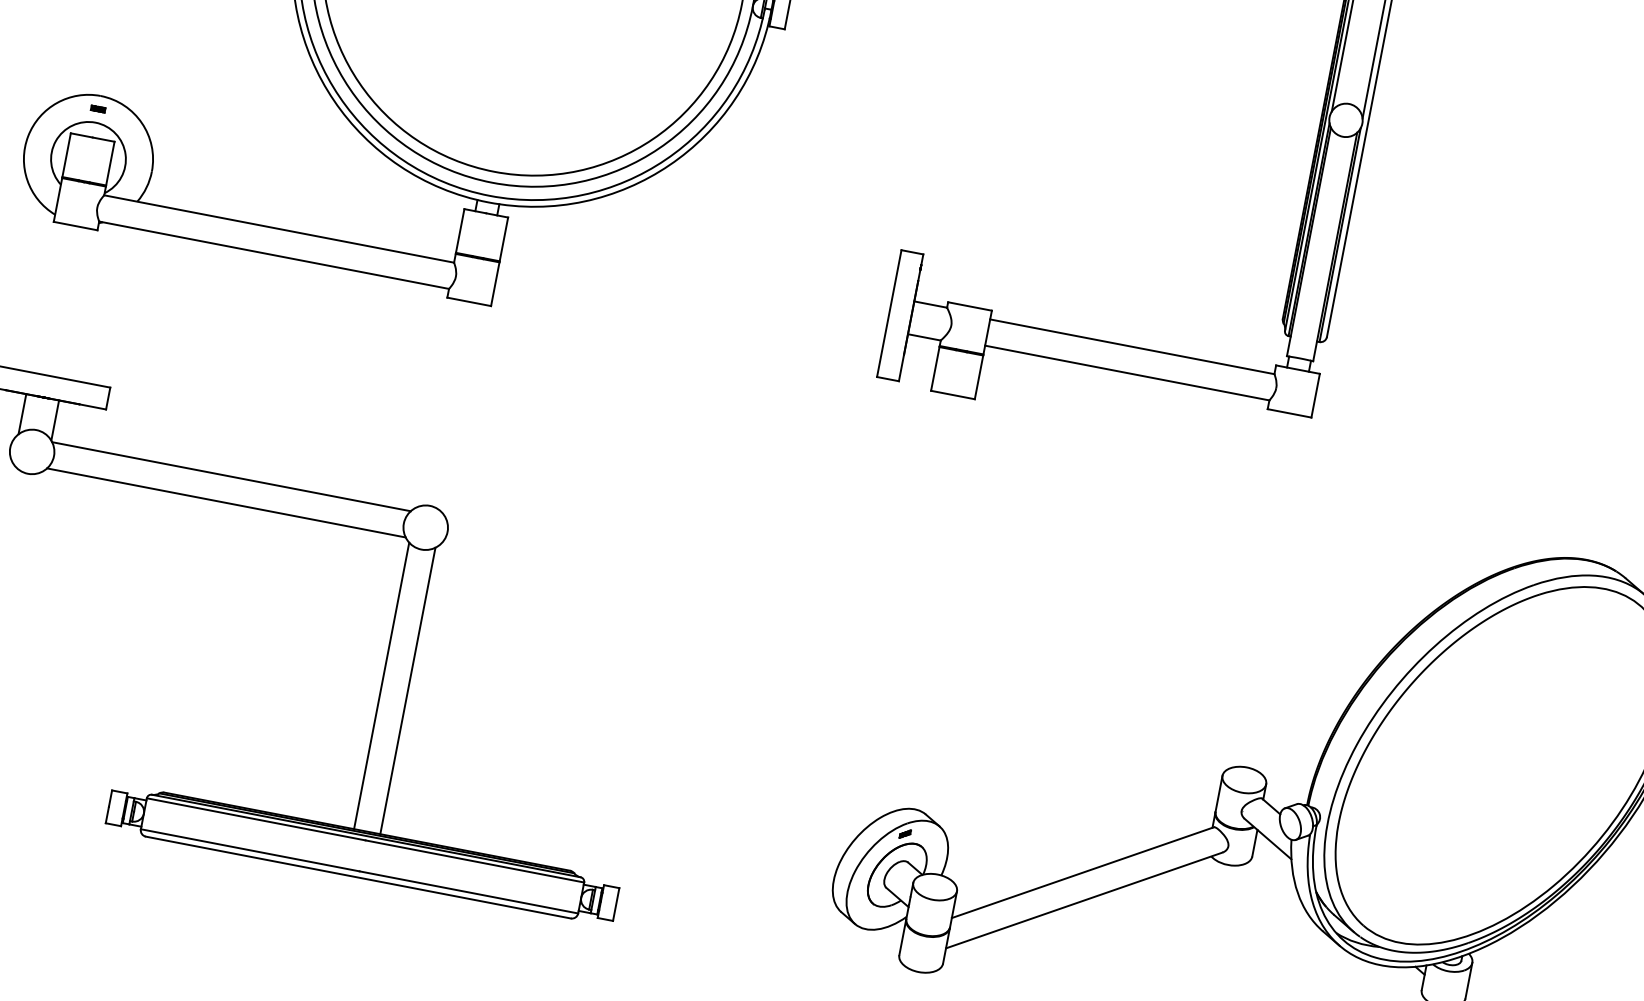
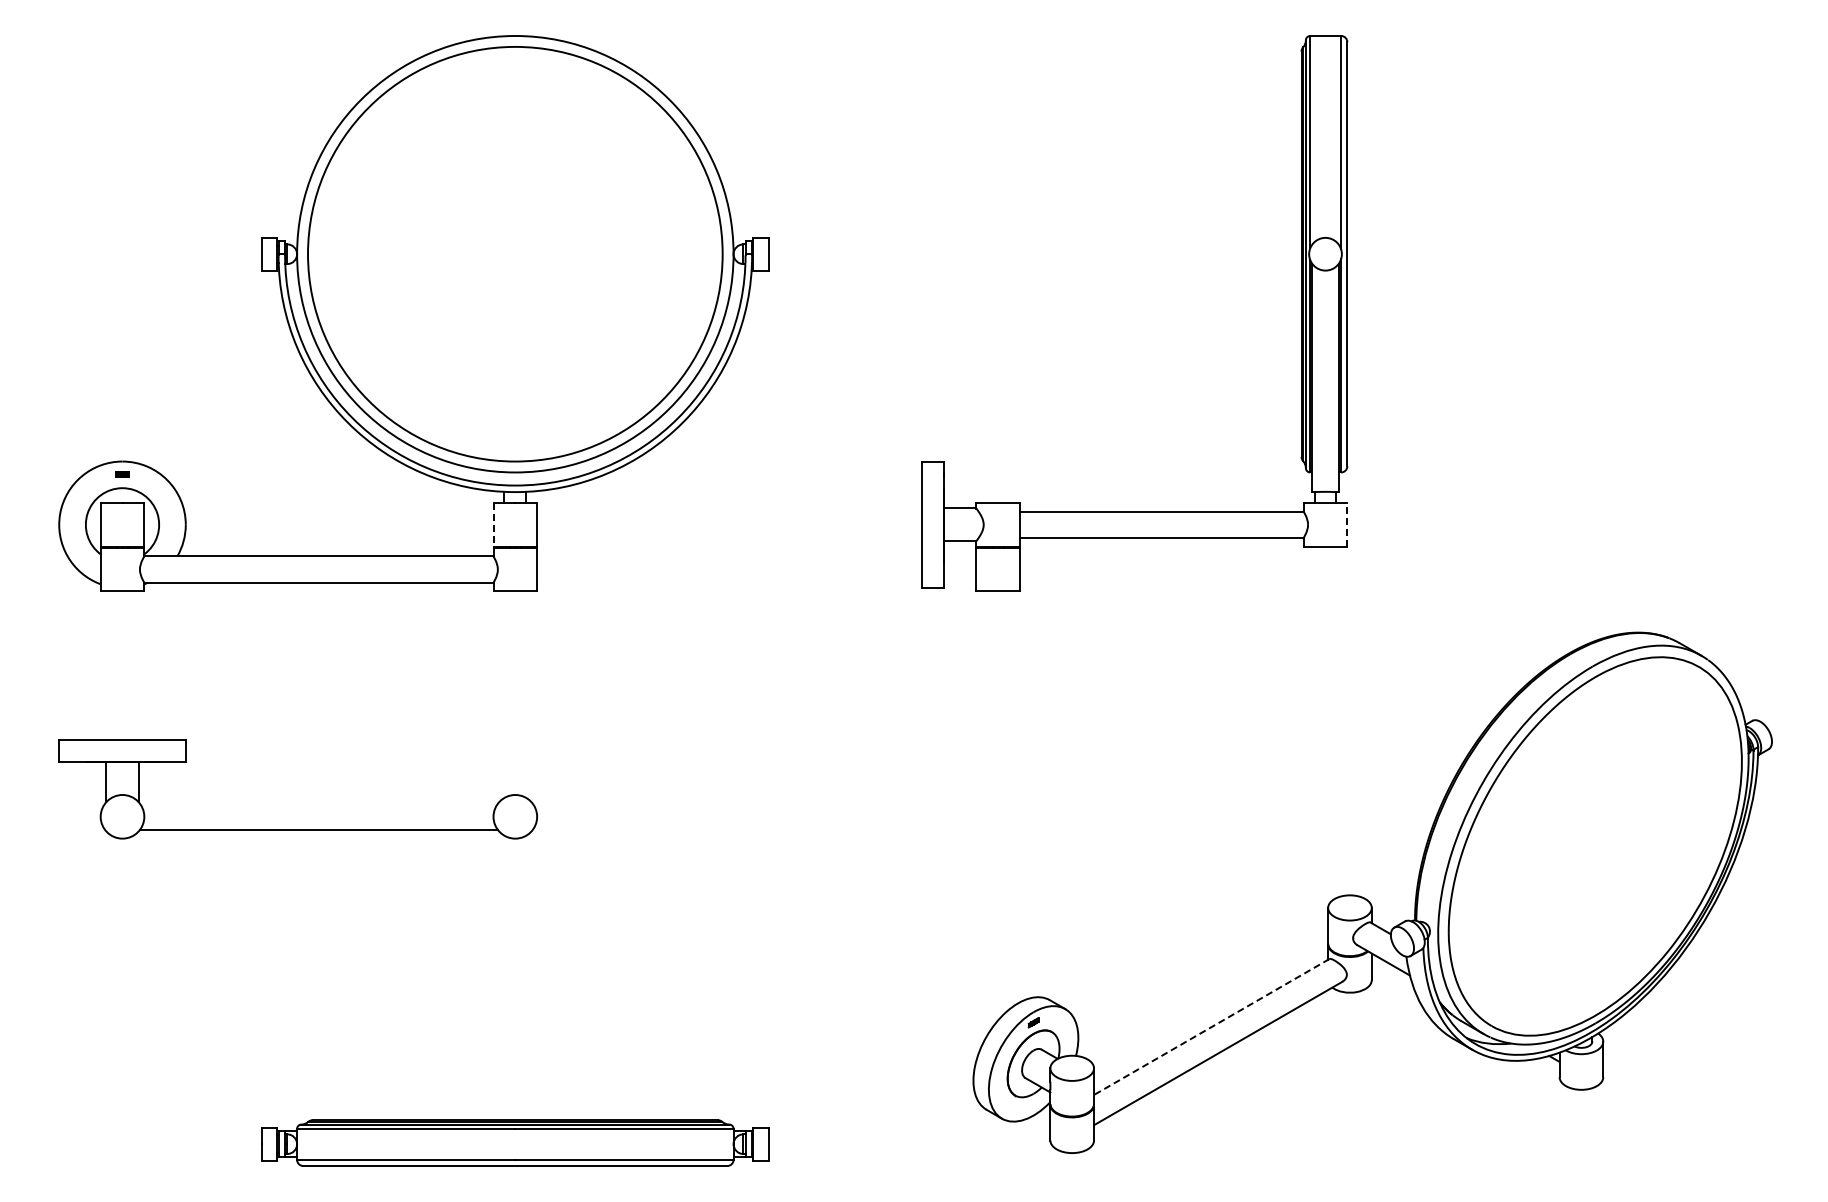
line: (460, 230) -> (493, 524), solid -> dashed
line: (1315, 395) -> (1347, 524), solid -> dashed
line: (231, 476) -> (318, 803), removed
line: (381, 686) -> (502, 977), removed
line: (407, 691) -> (528, 977), removed
line: (1082, 873) -> (1211, 1027), solid -> dashed

